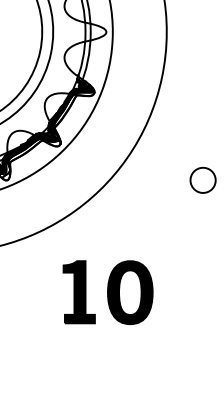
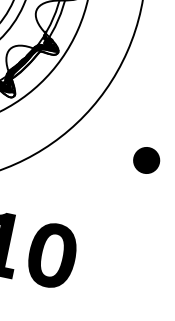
fill: (202, 179) -> (146, 159), added

